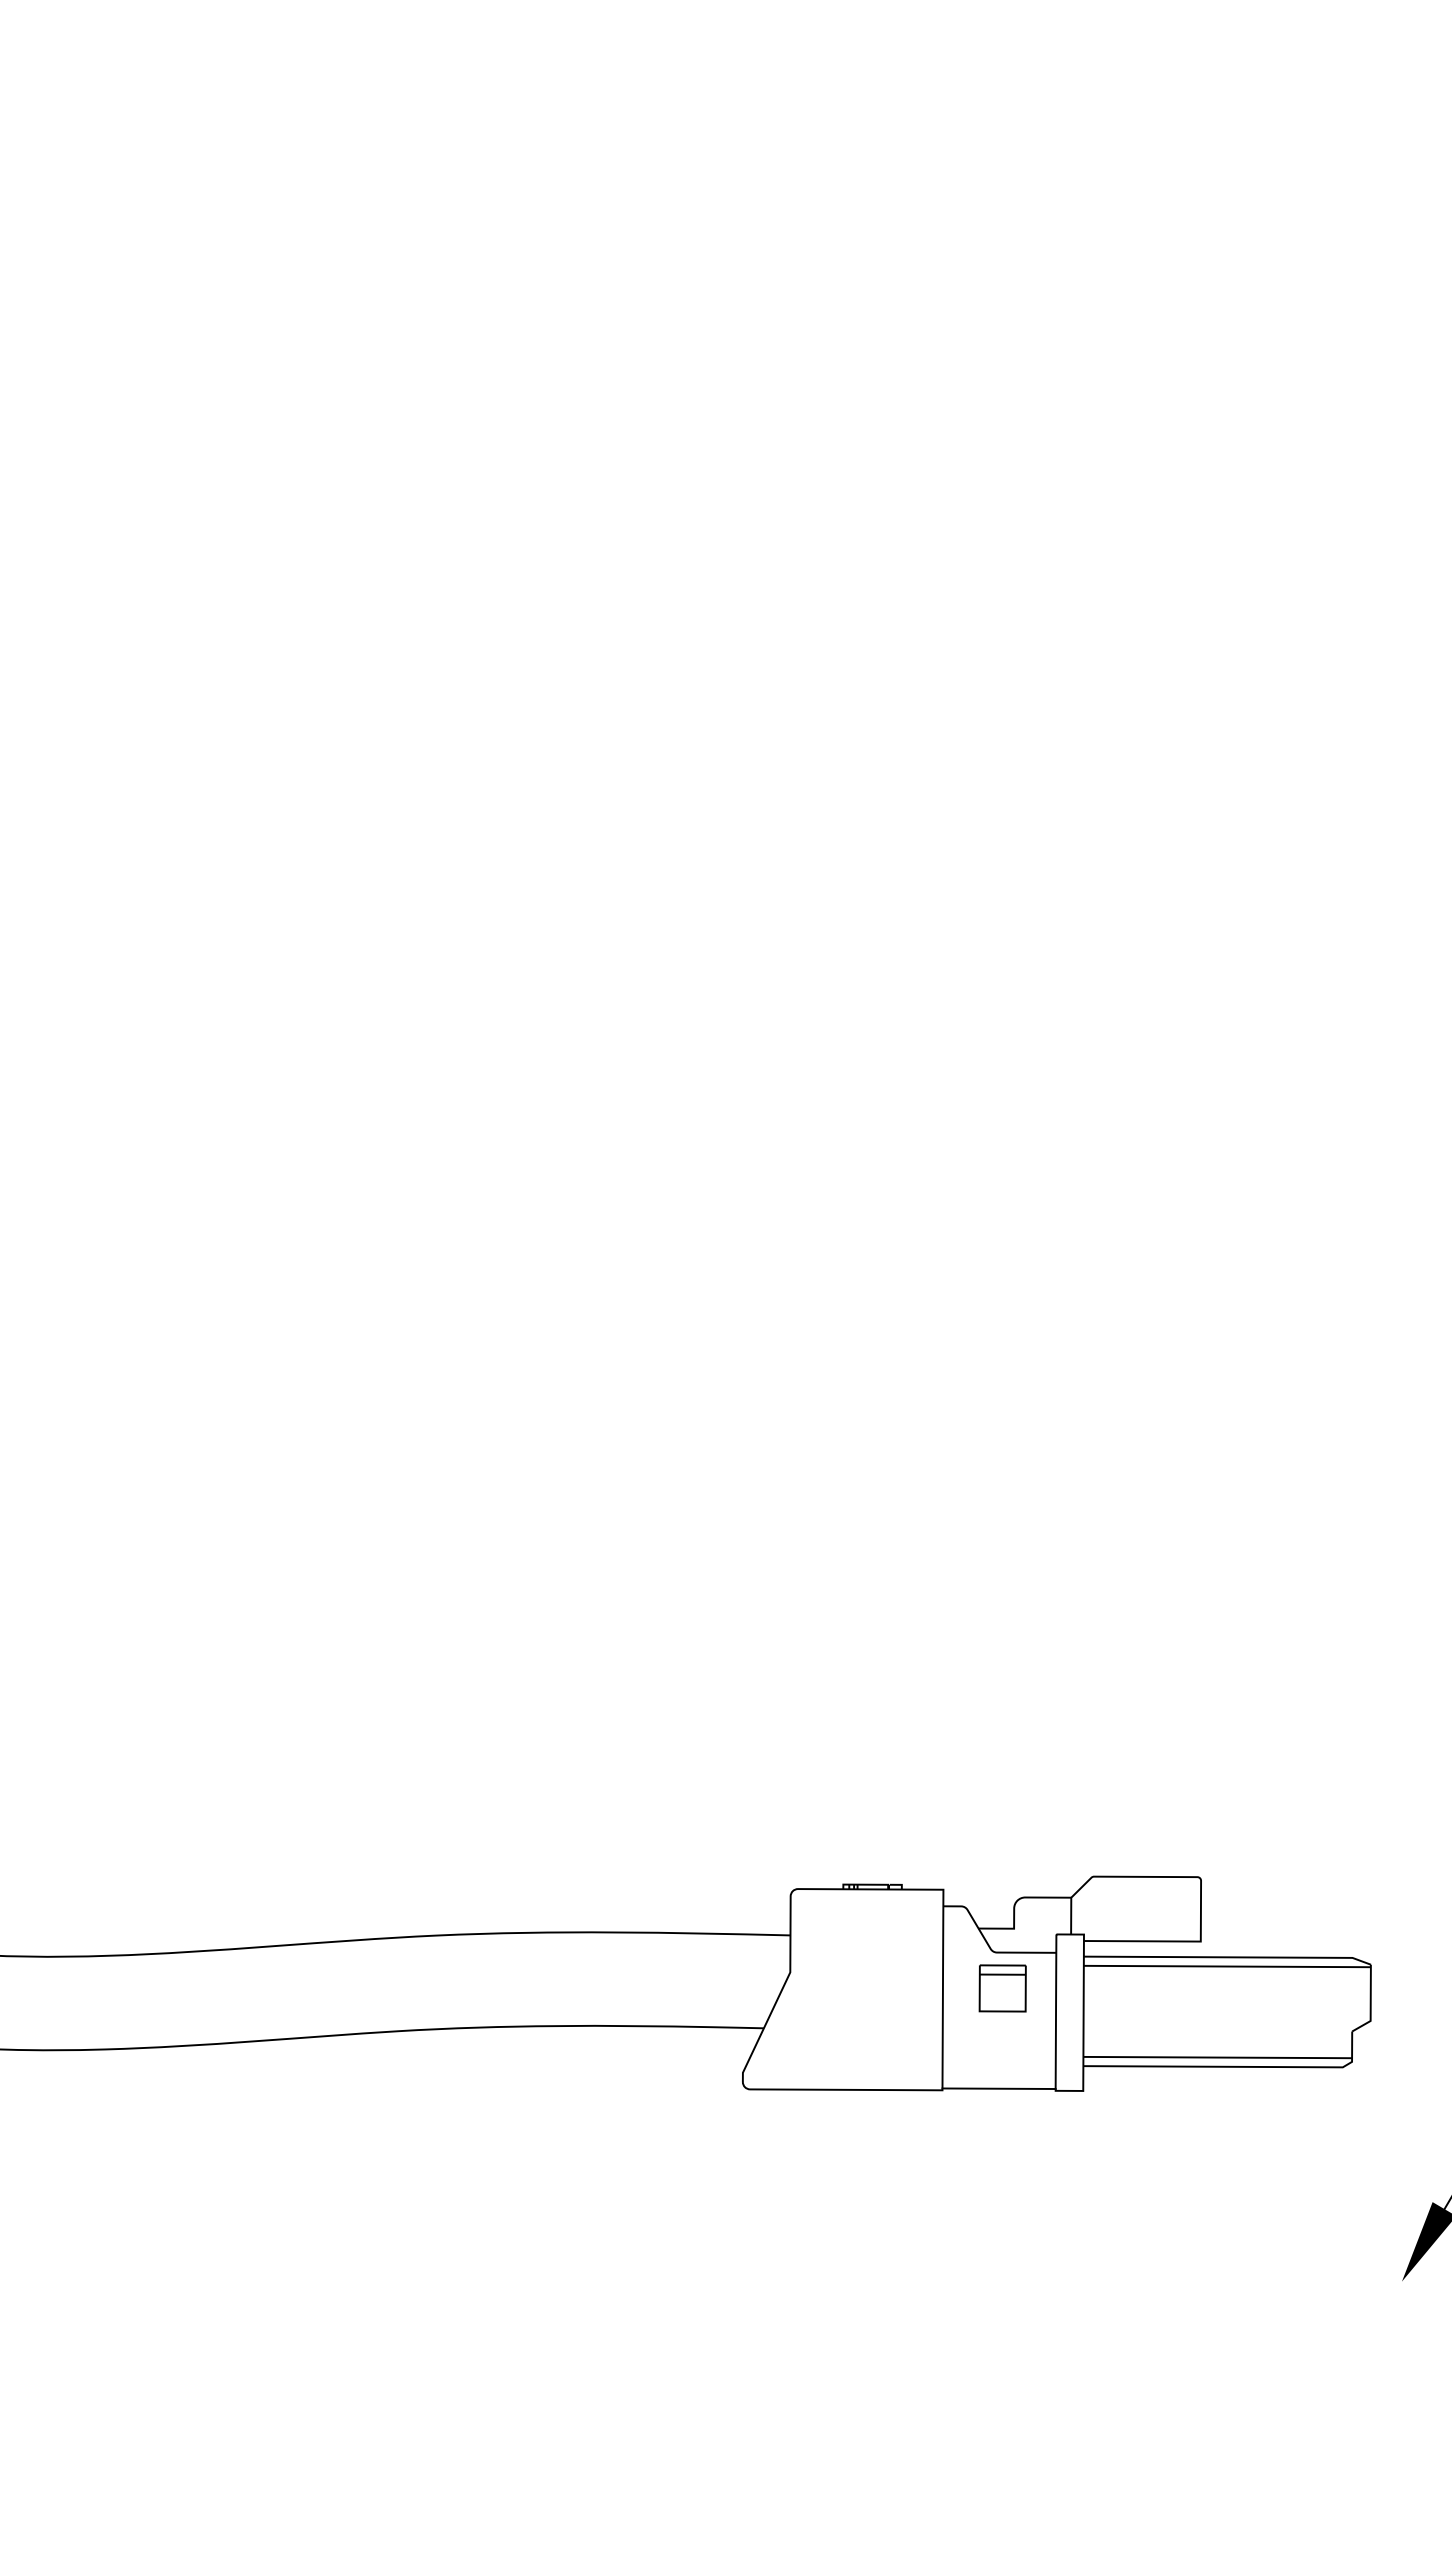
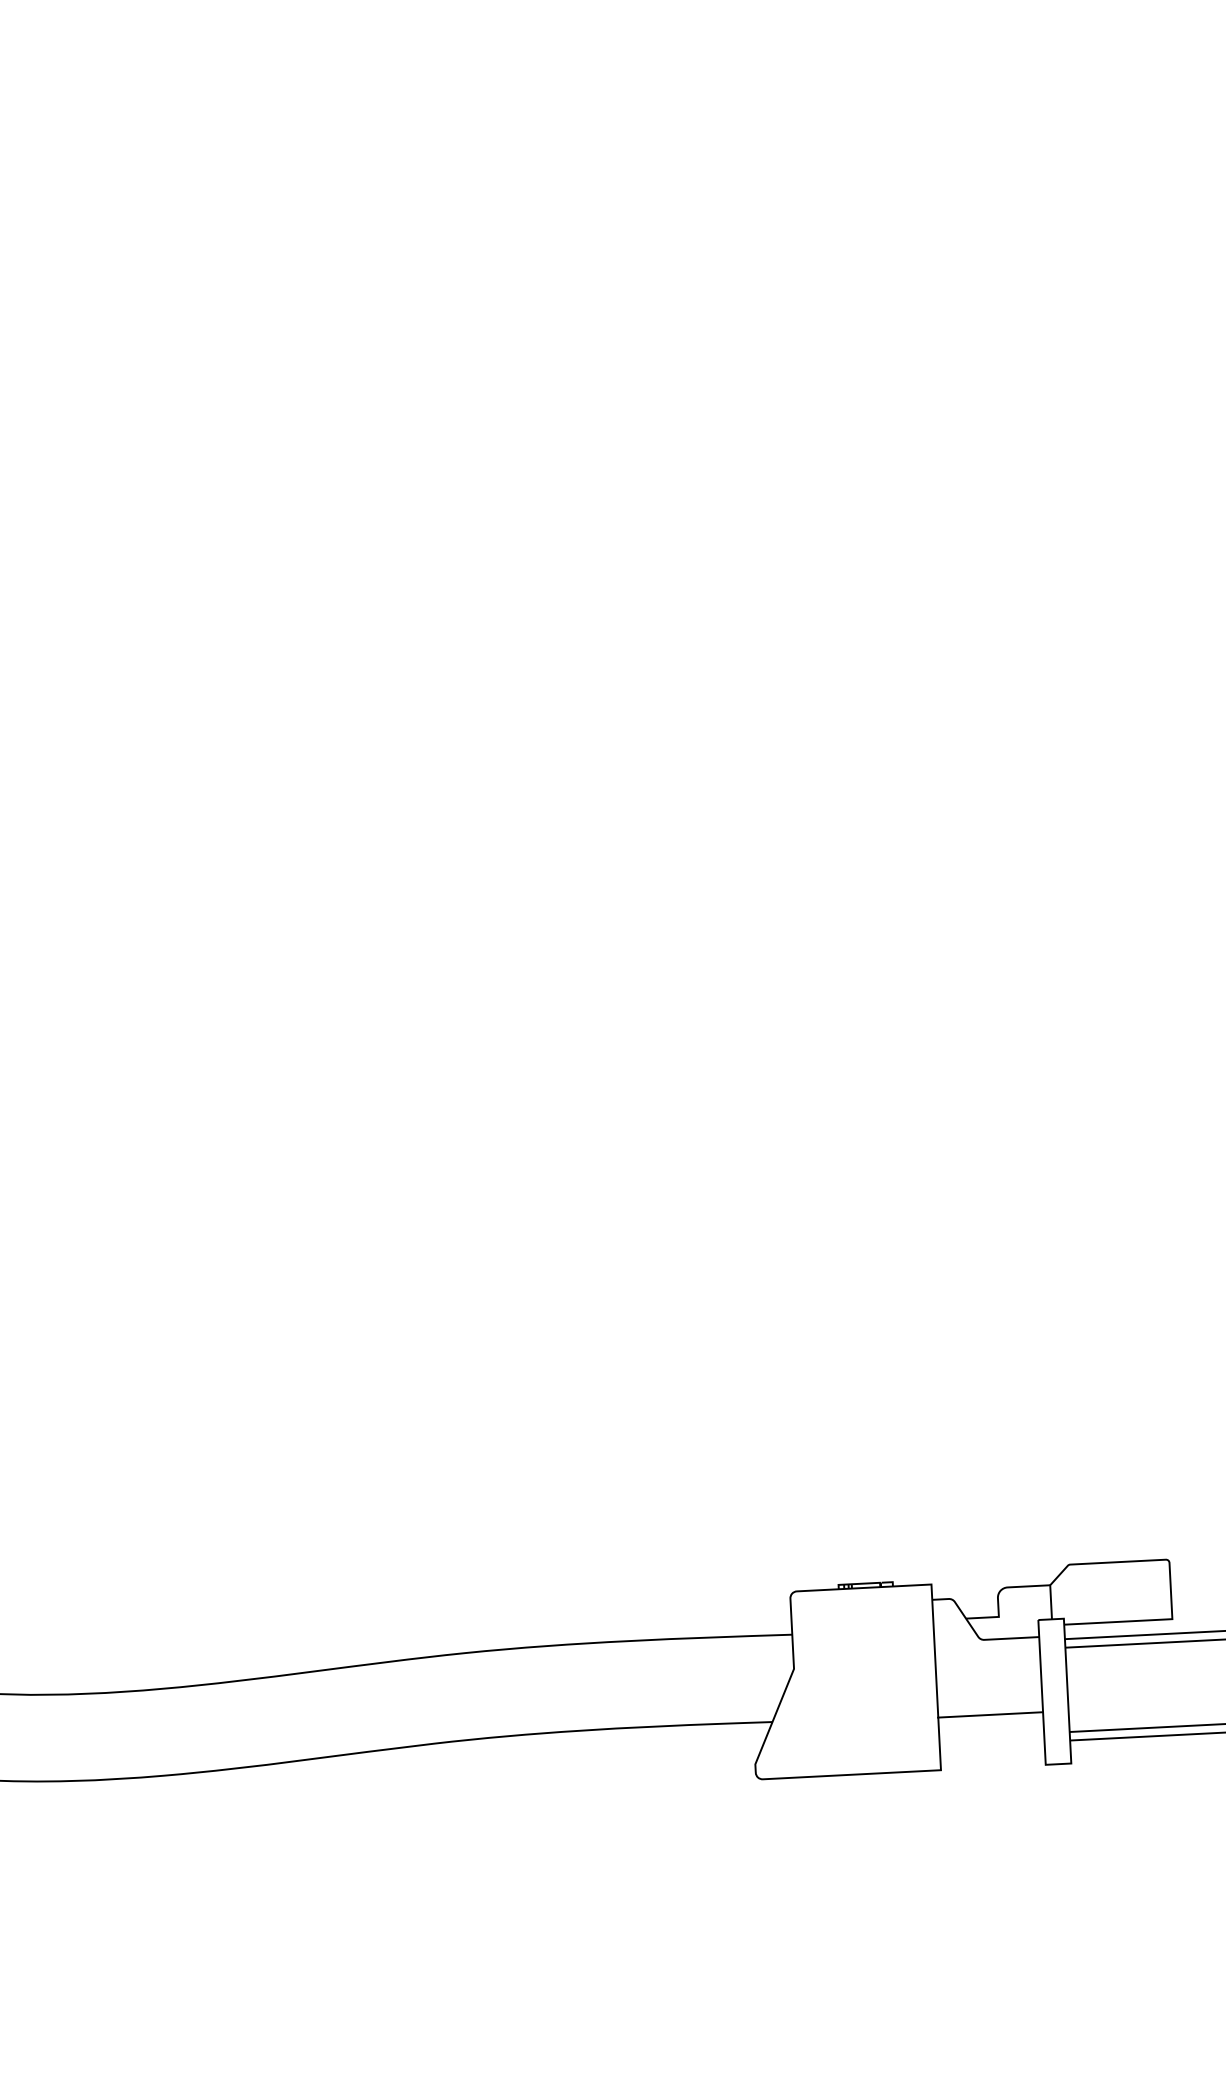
part: (1002, 1988) -> (991, 1672), removed
line: (998, 2088) -> (989, 1714), moved

